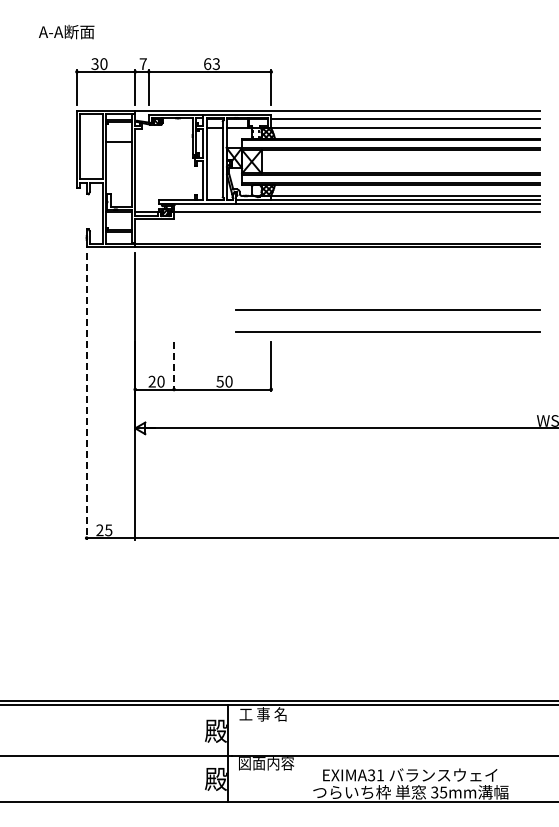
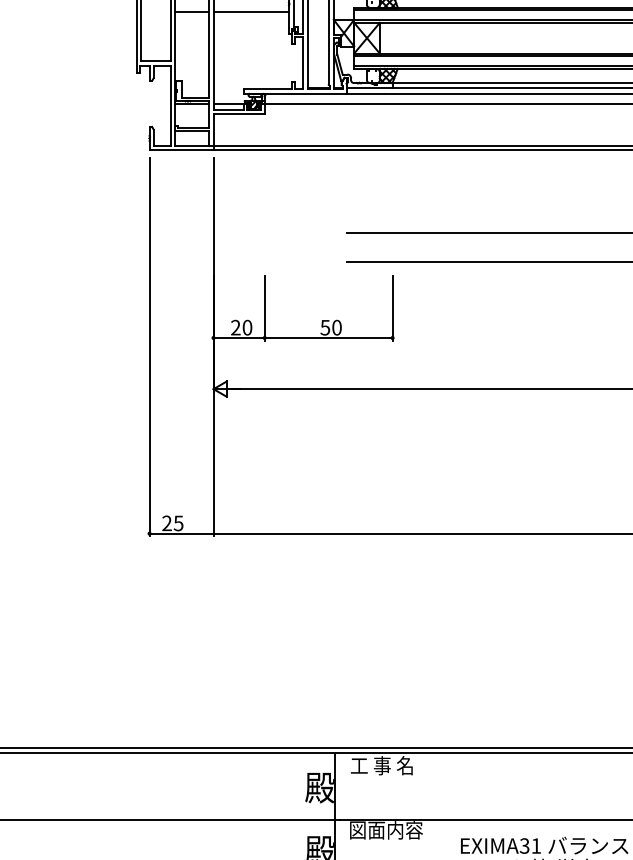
line: (163, 142) -> (250, 12), added
line: (174, 366) -> (265, 307), dashed -> solid
line: (86, 396) -> (149, 347), dashed -> solid

